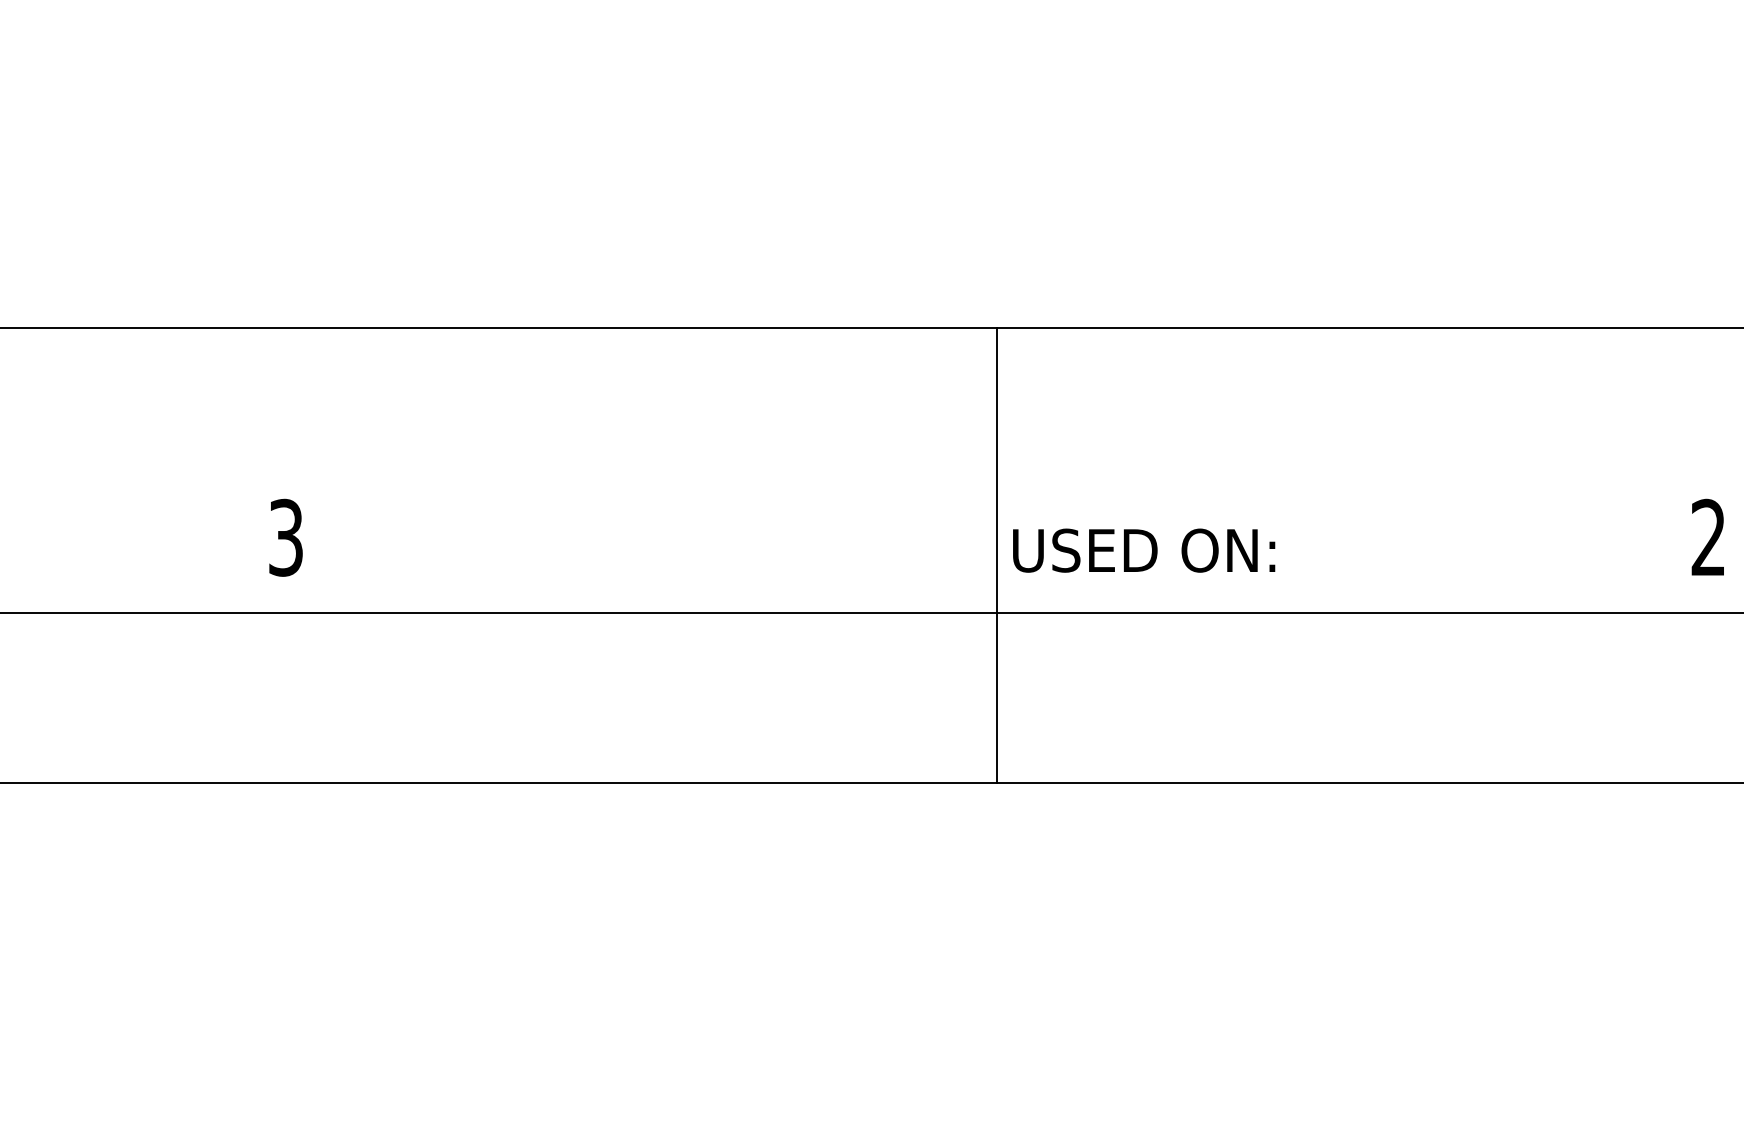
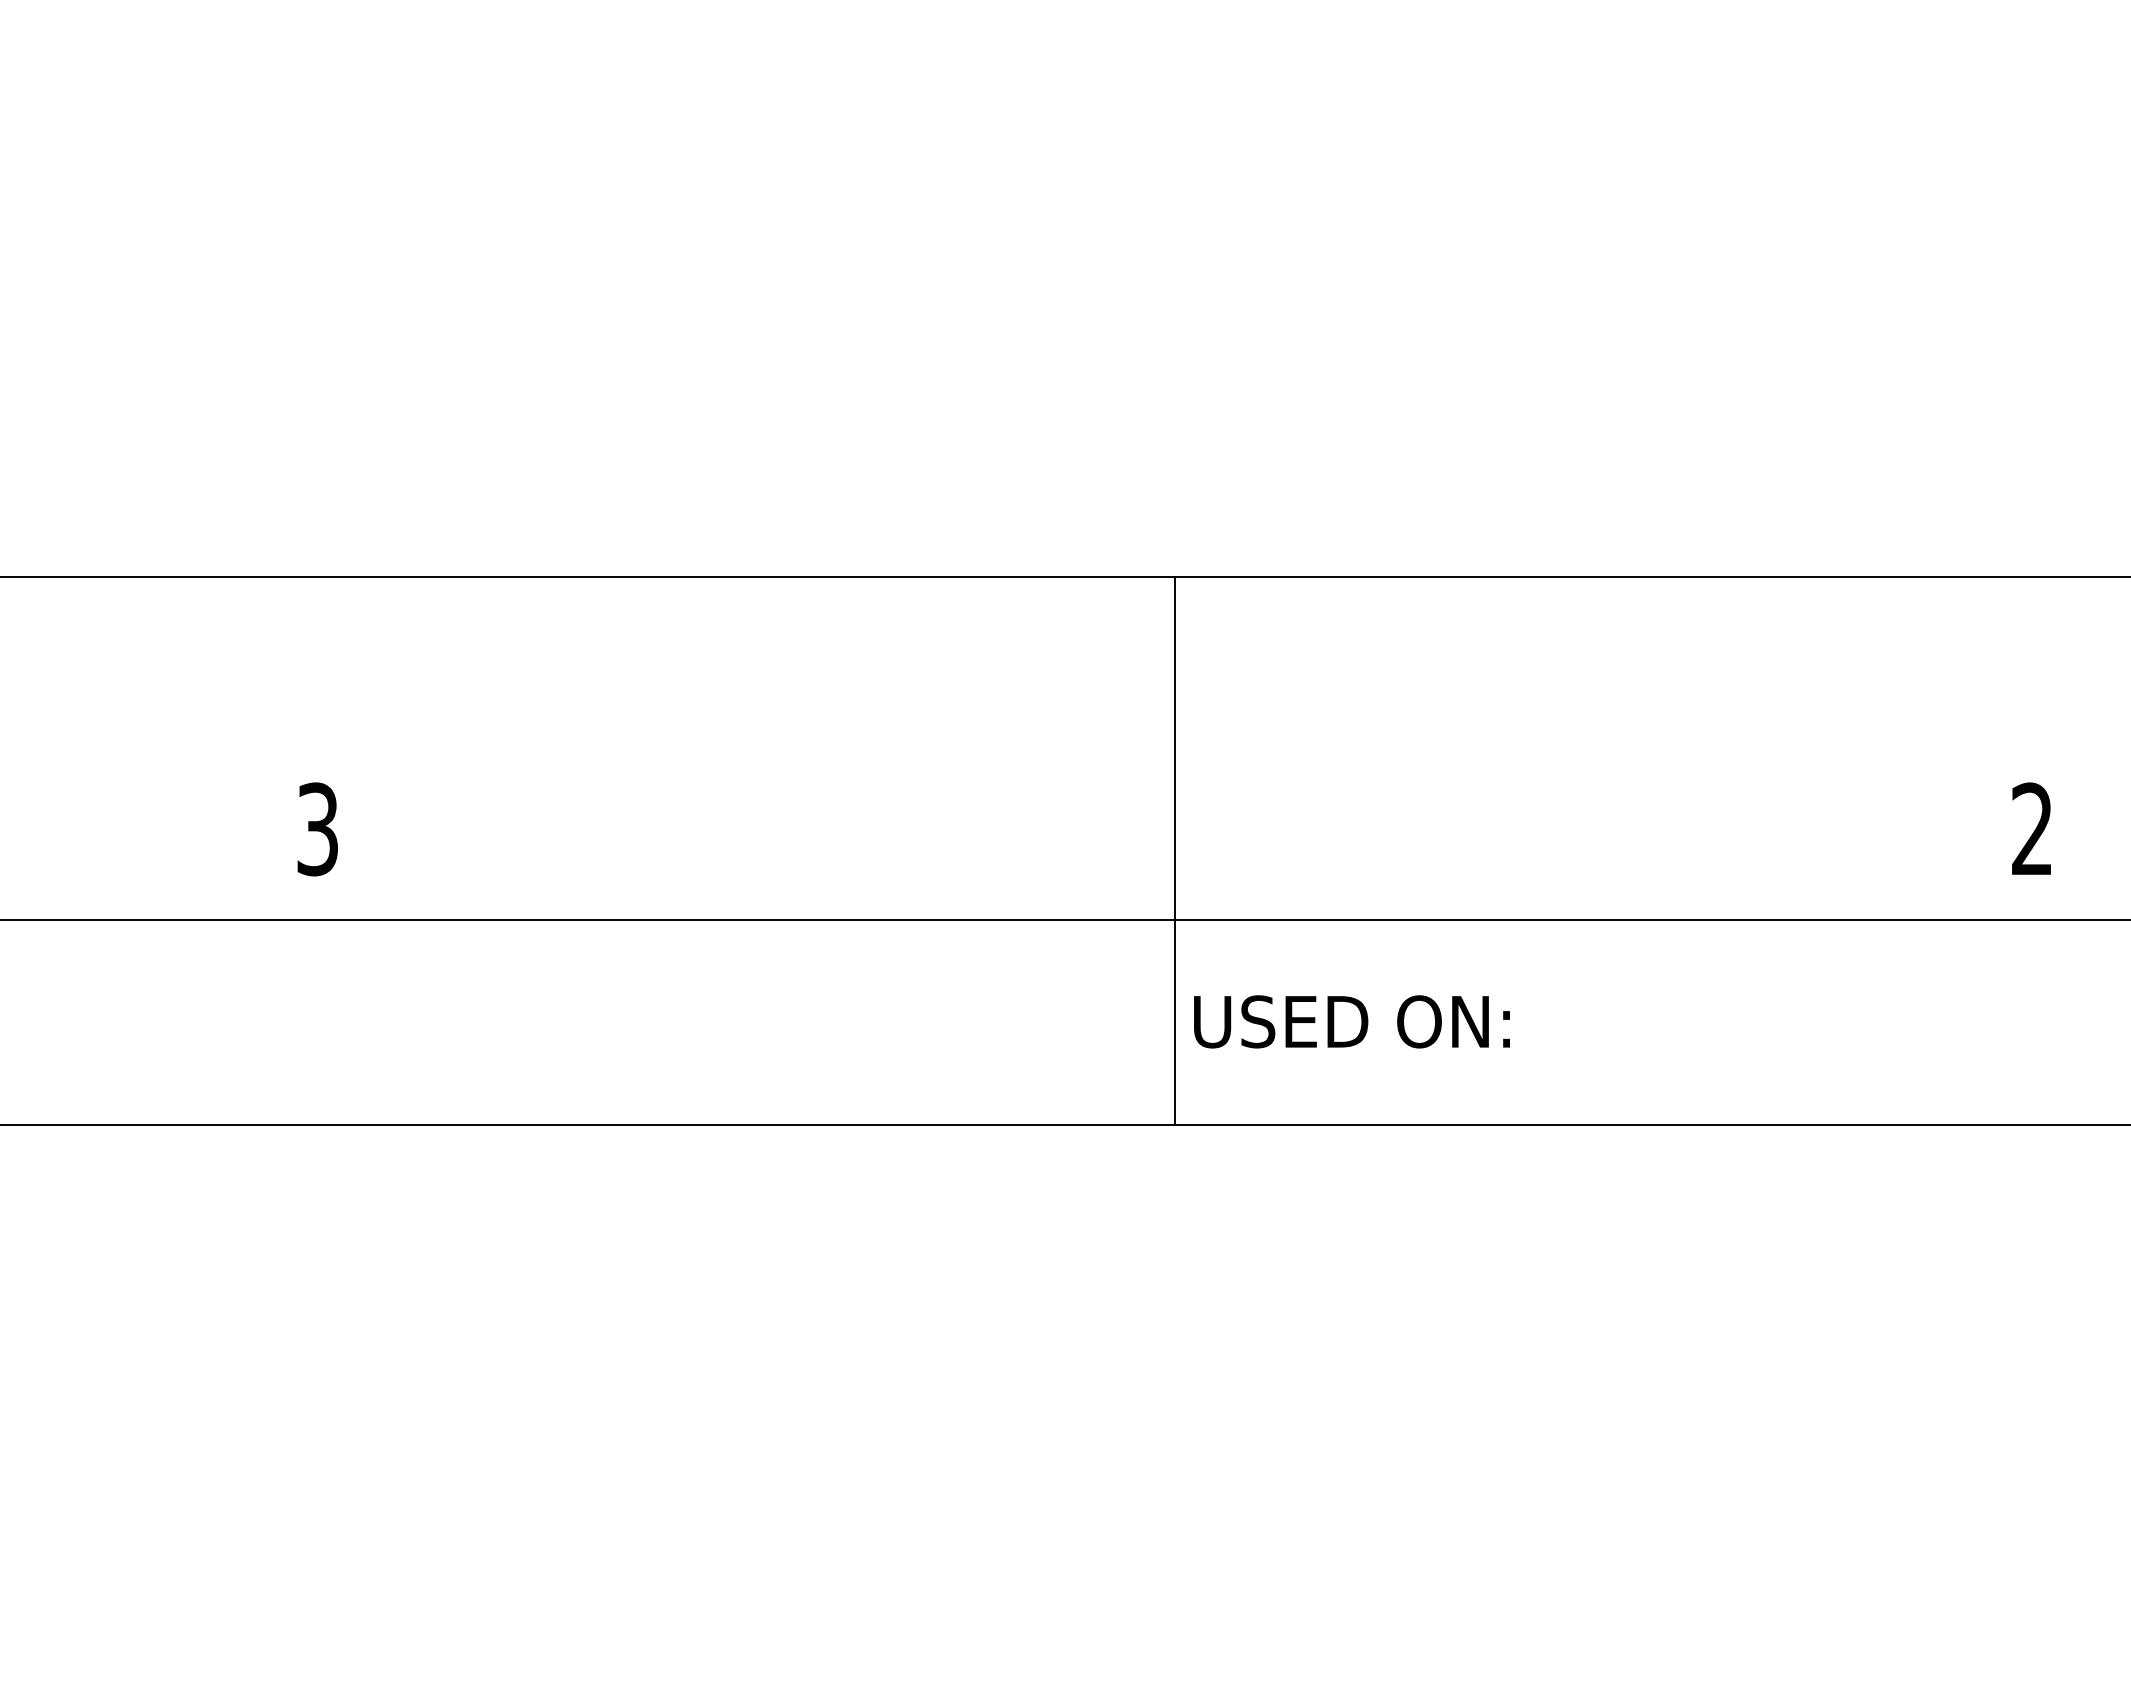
text: (1143, 550) -> (1351, 1021), moved

